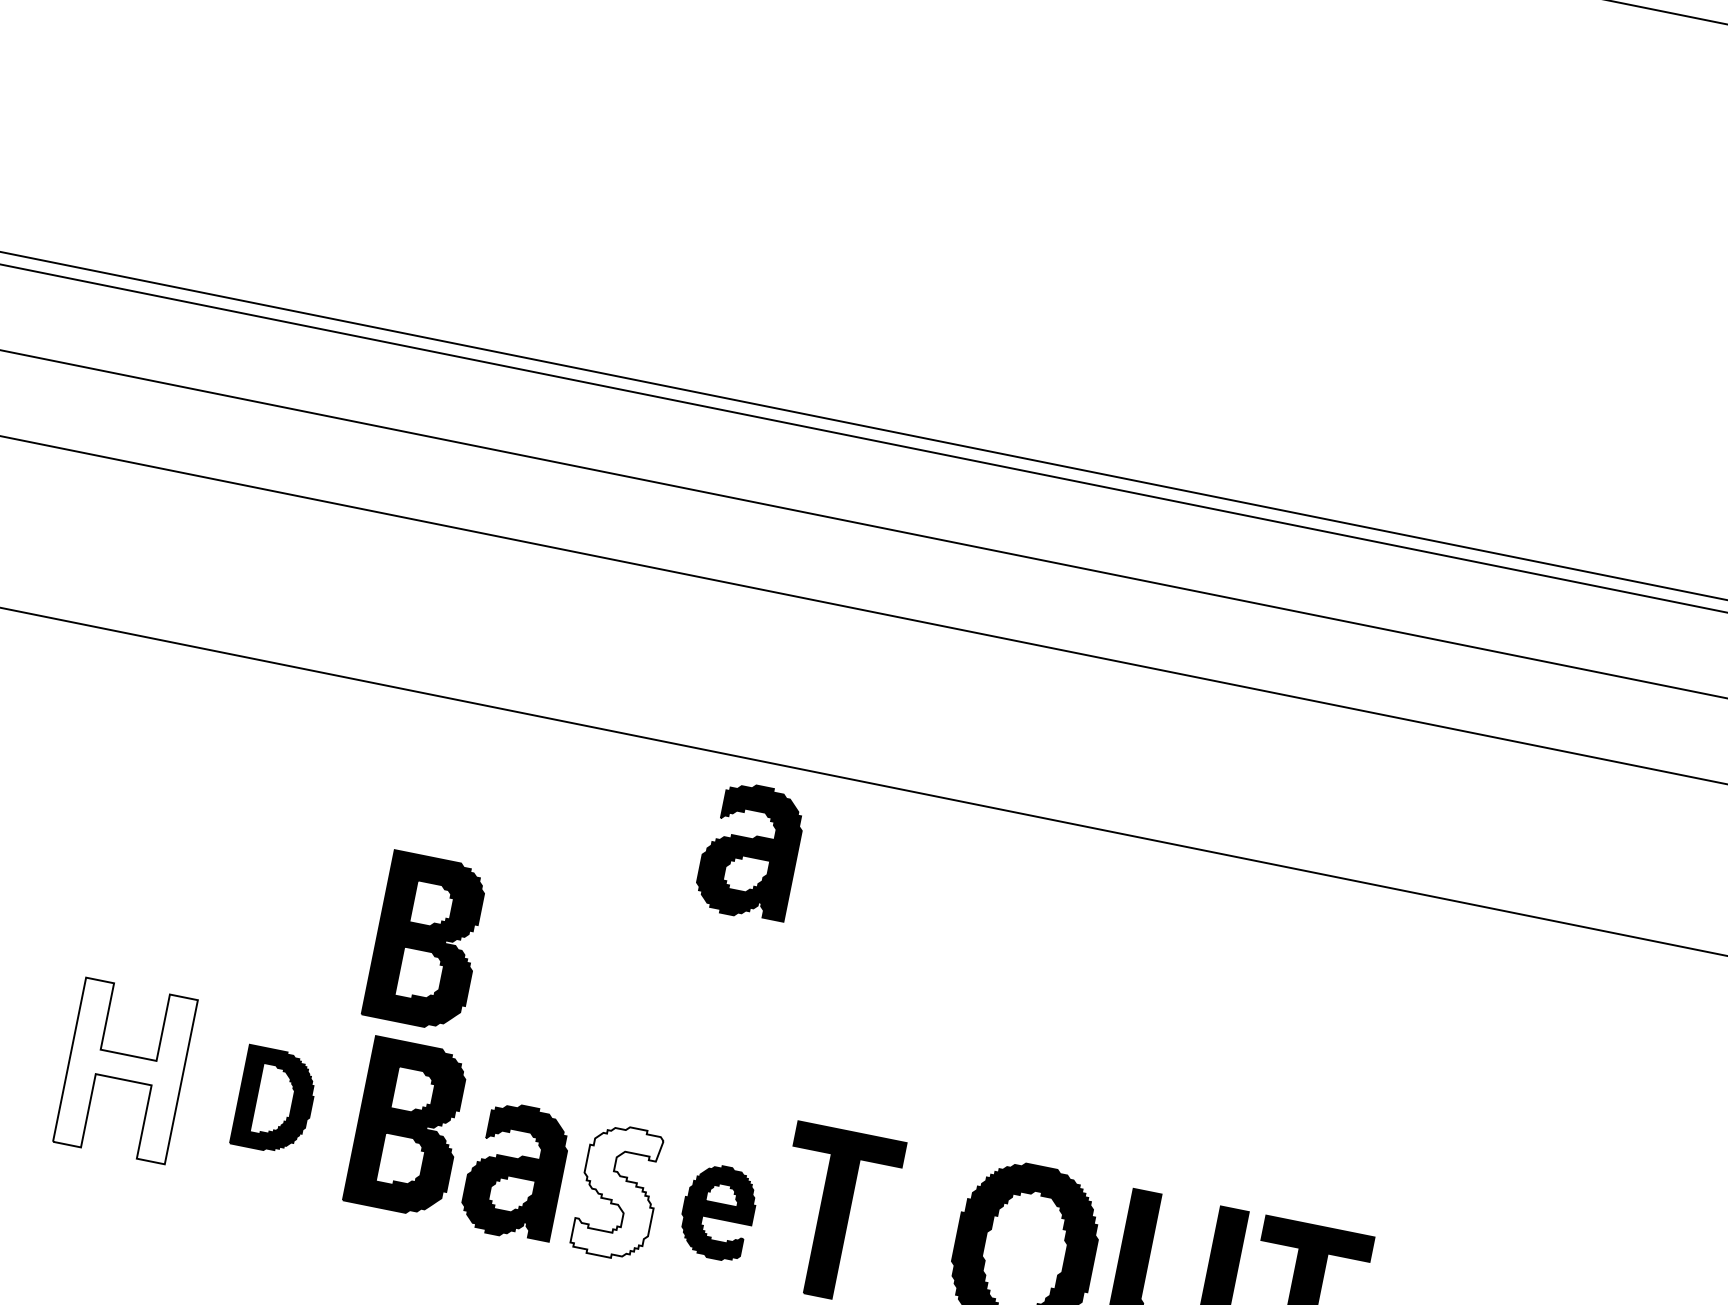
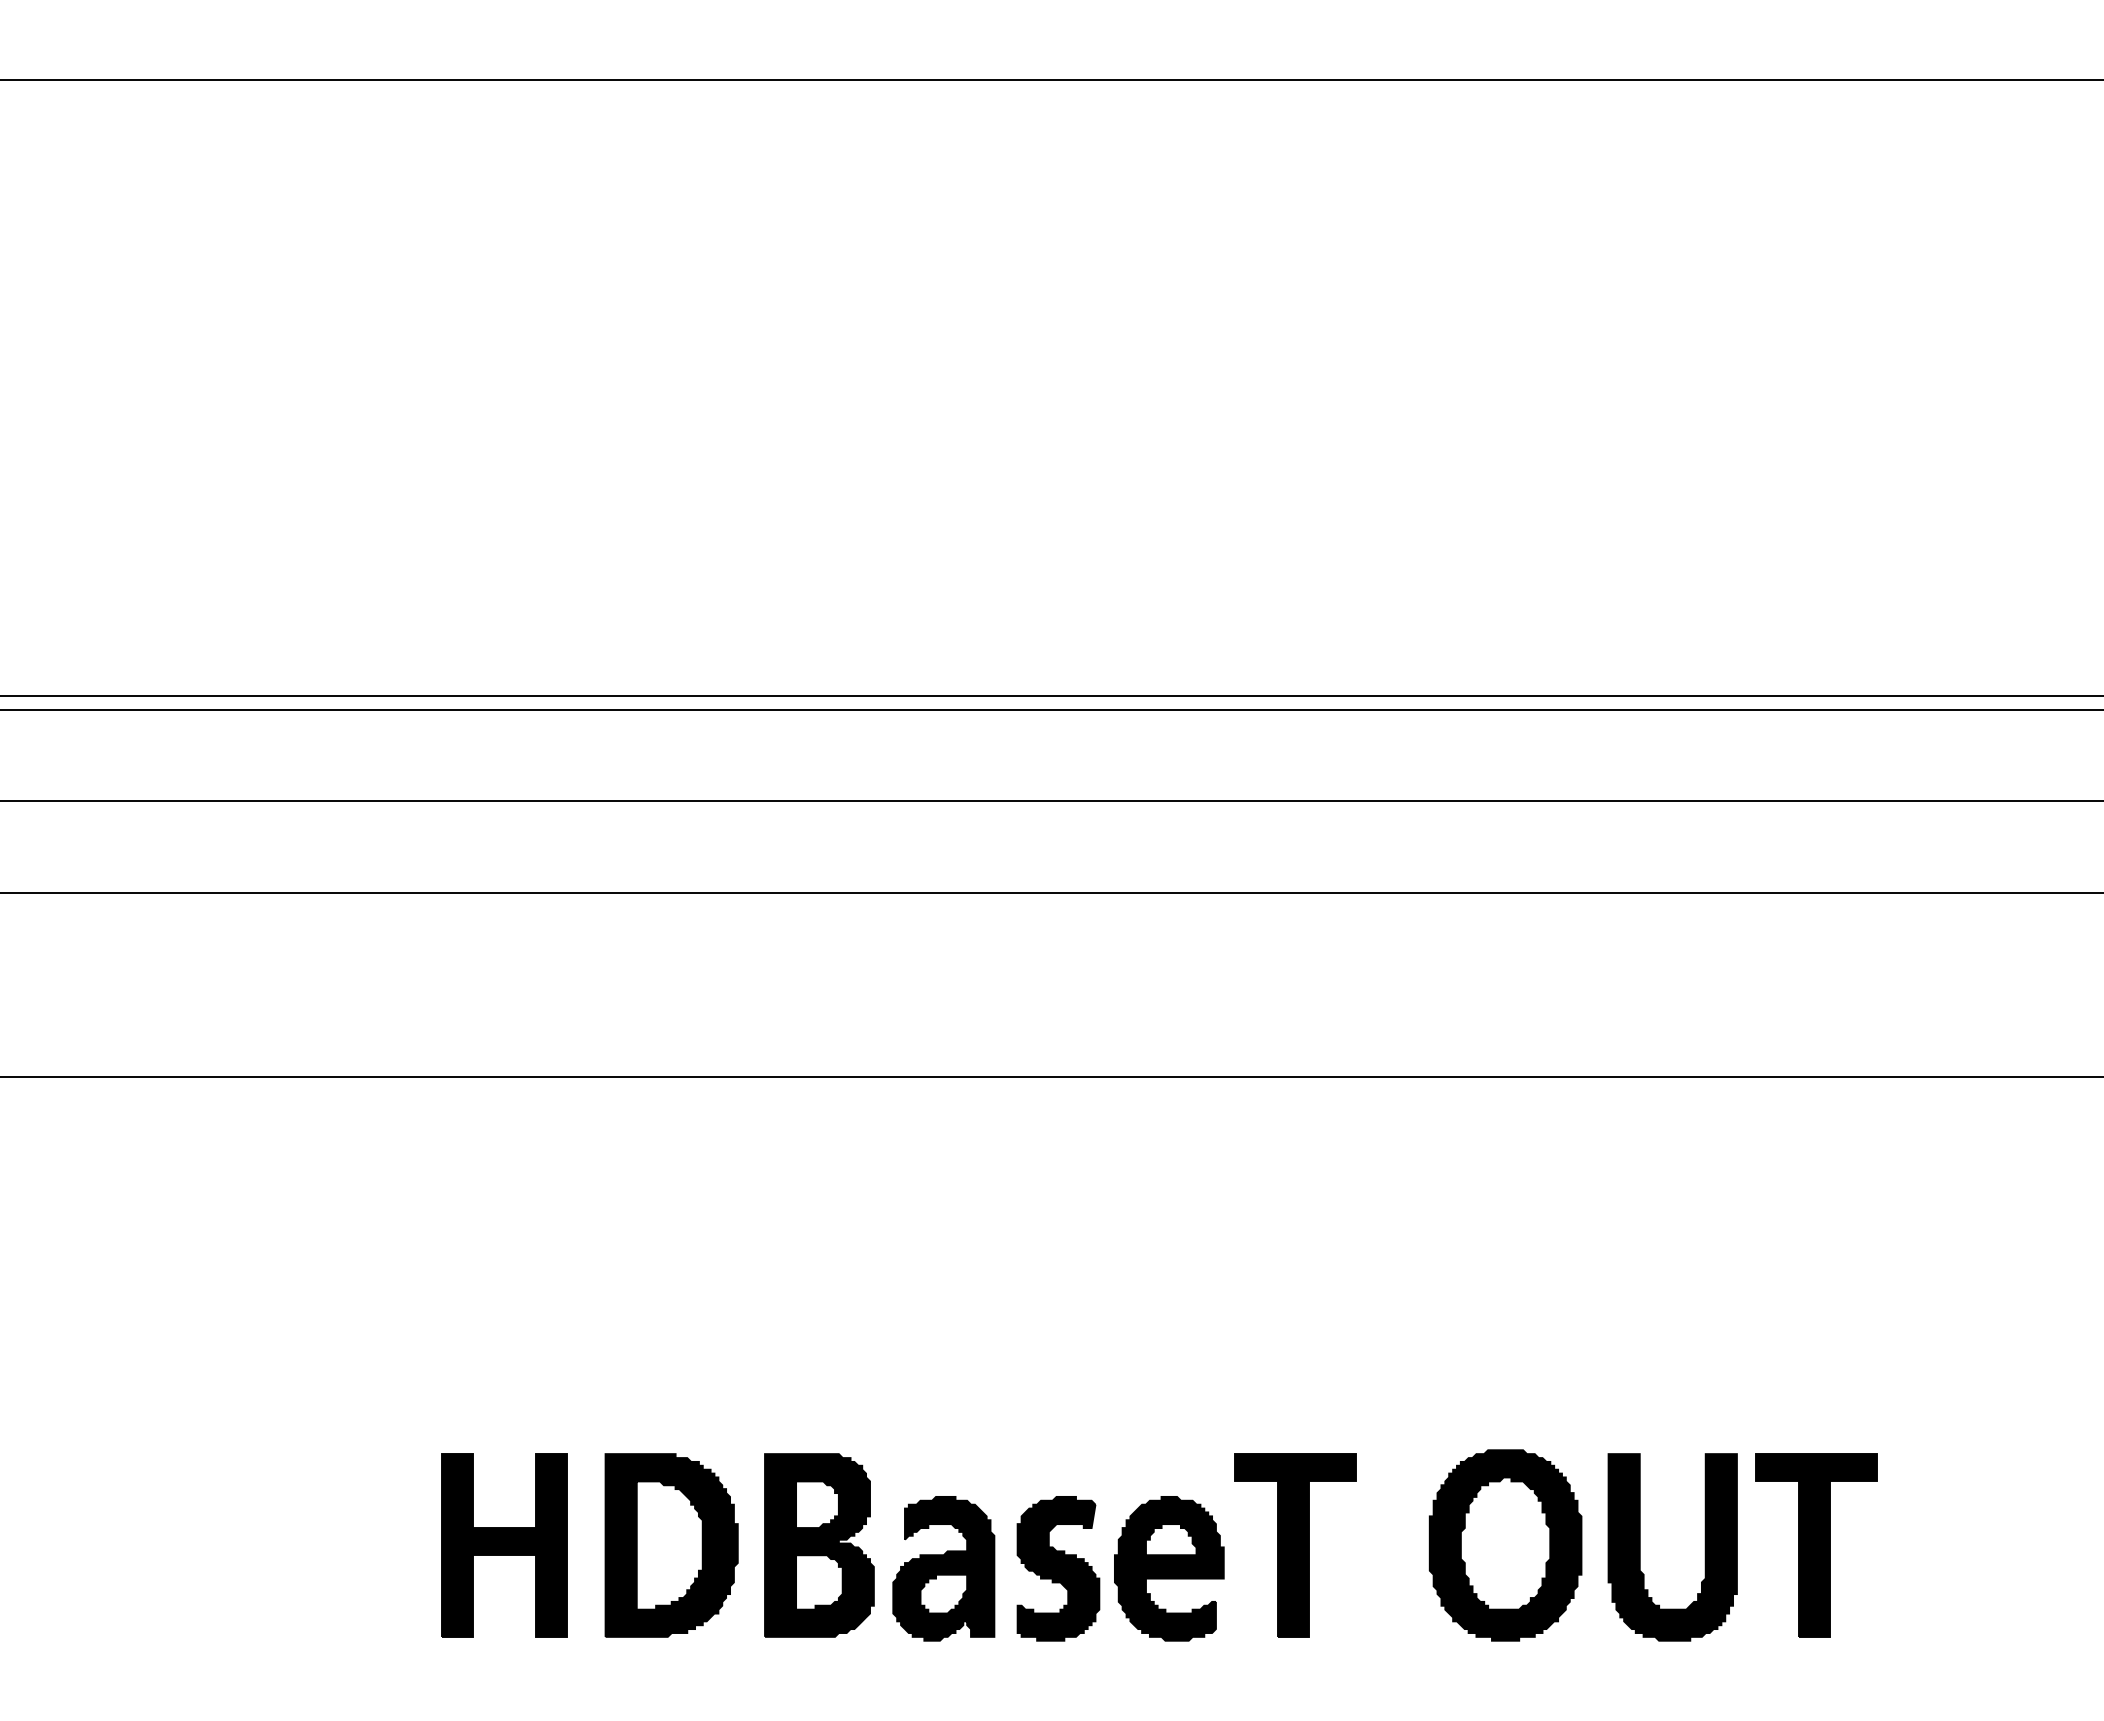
part: (750, 851) -> (1125, 1175), removed
part: (427, 942) -> (799, 1342), removed
fill: (125, 1070) -> (504, 1545), added
part: (275, 1101) -> (671, 1545), size x1.67
fill: (618, 1191) -> (1058, 1568), added
part: (718, 1212) -> (1169, 1568), size x1.43

